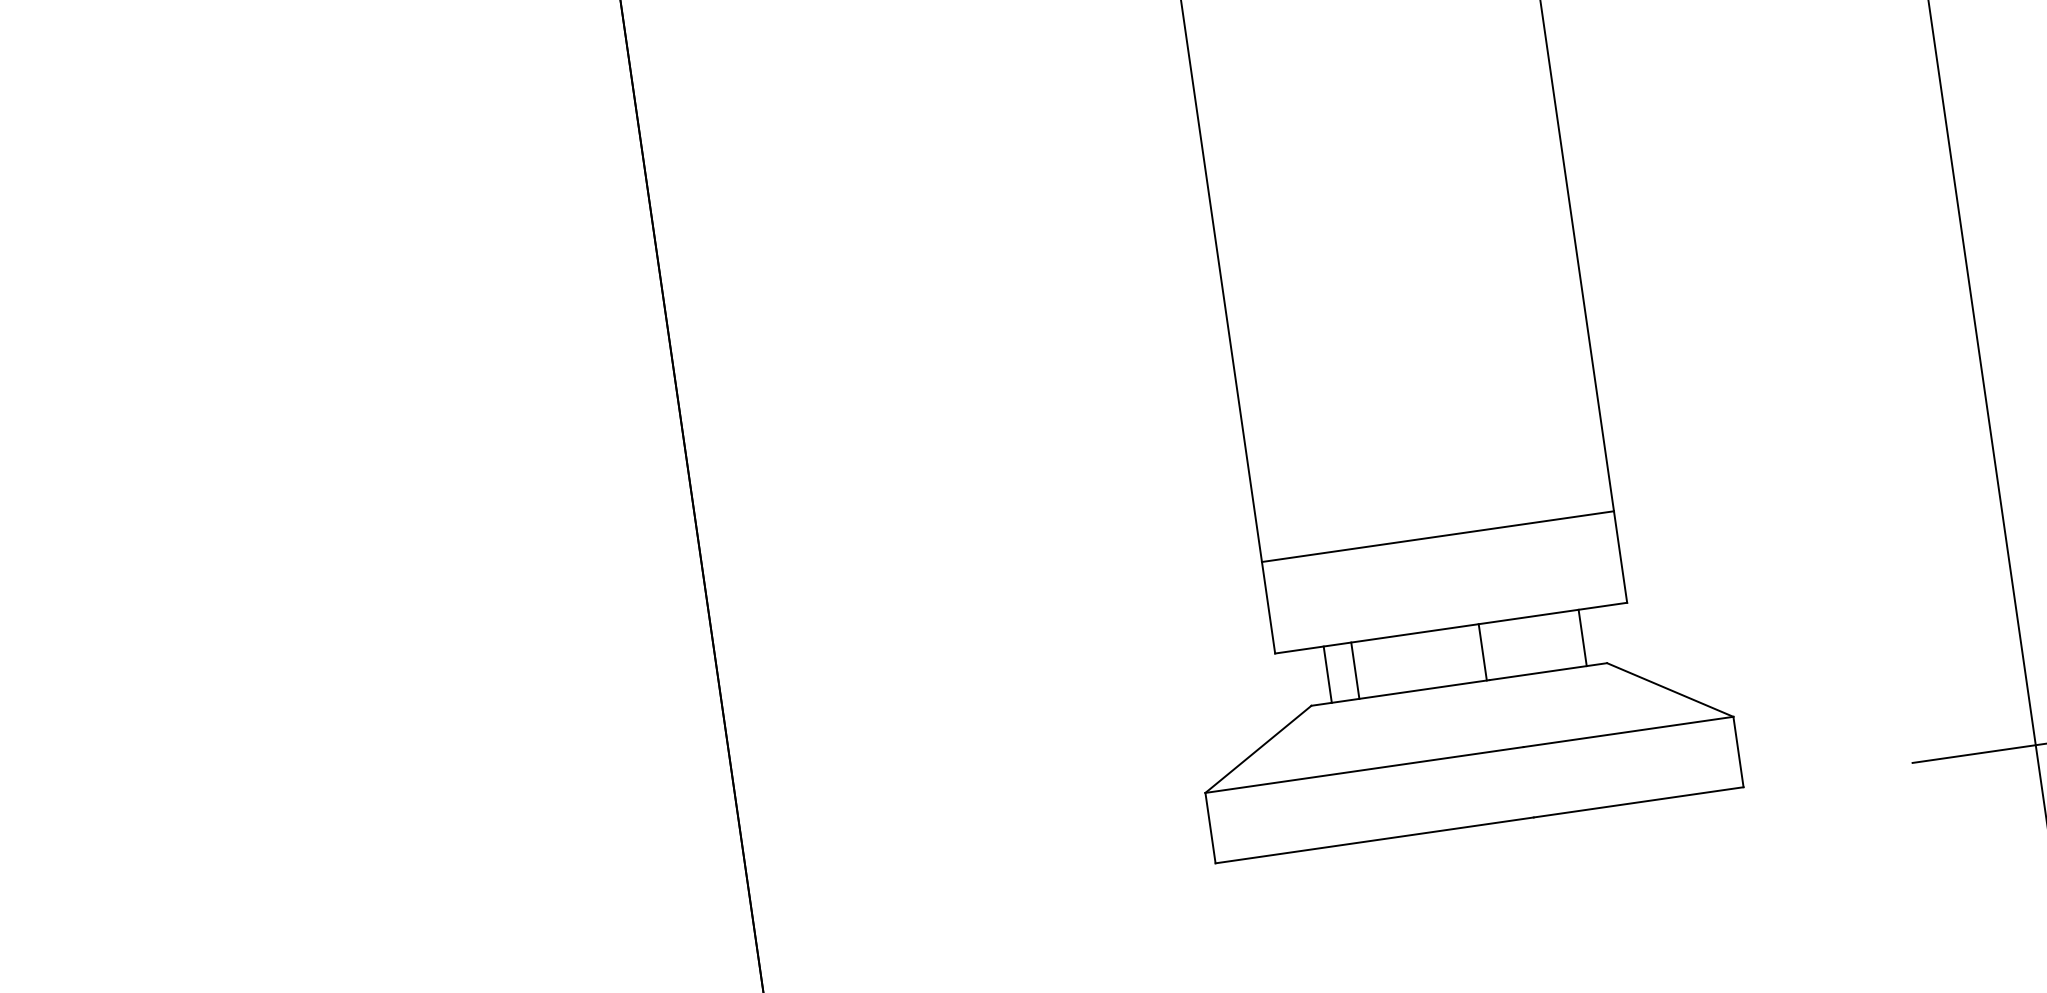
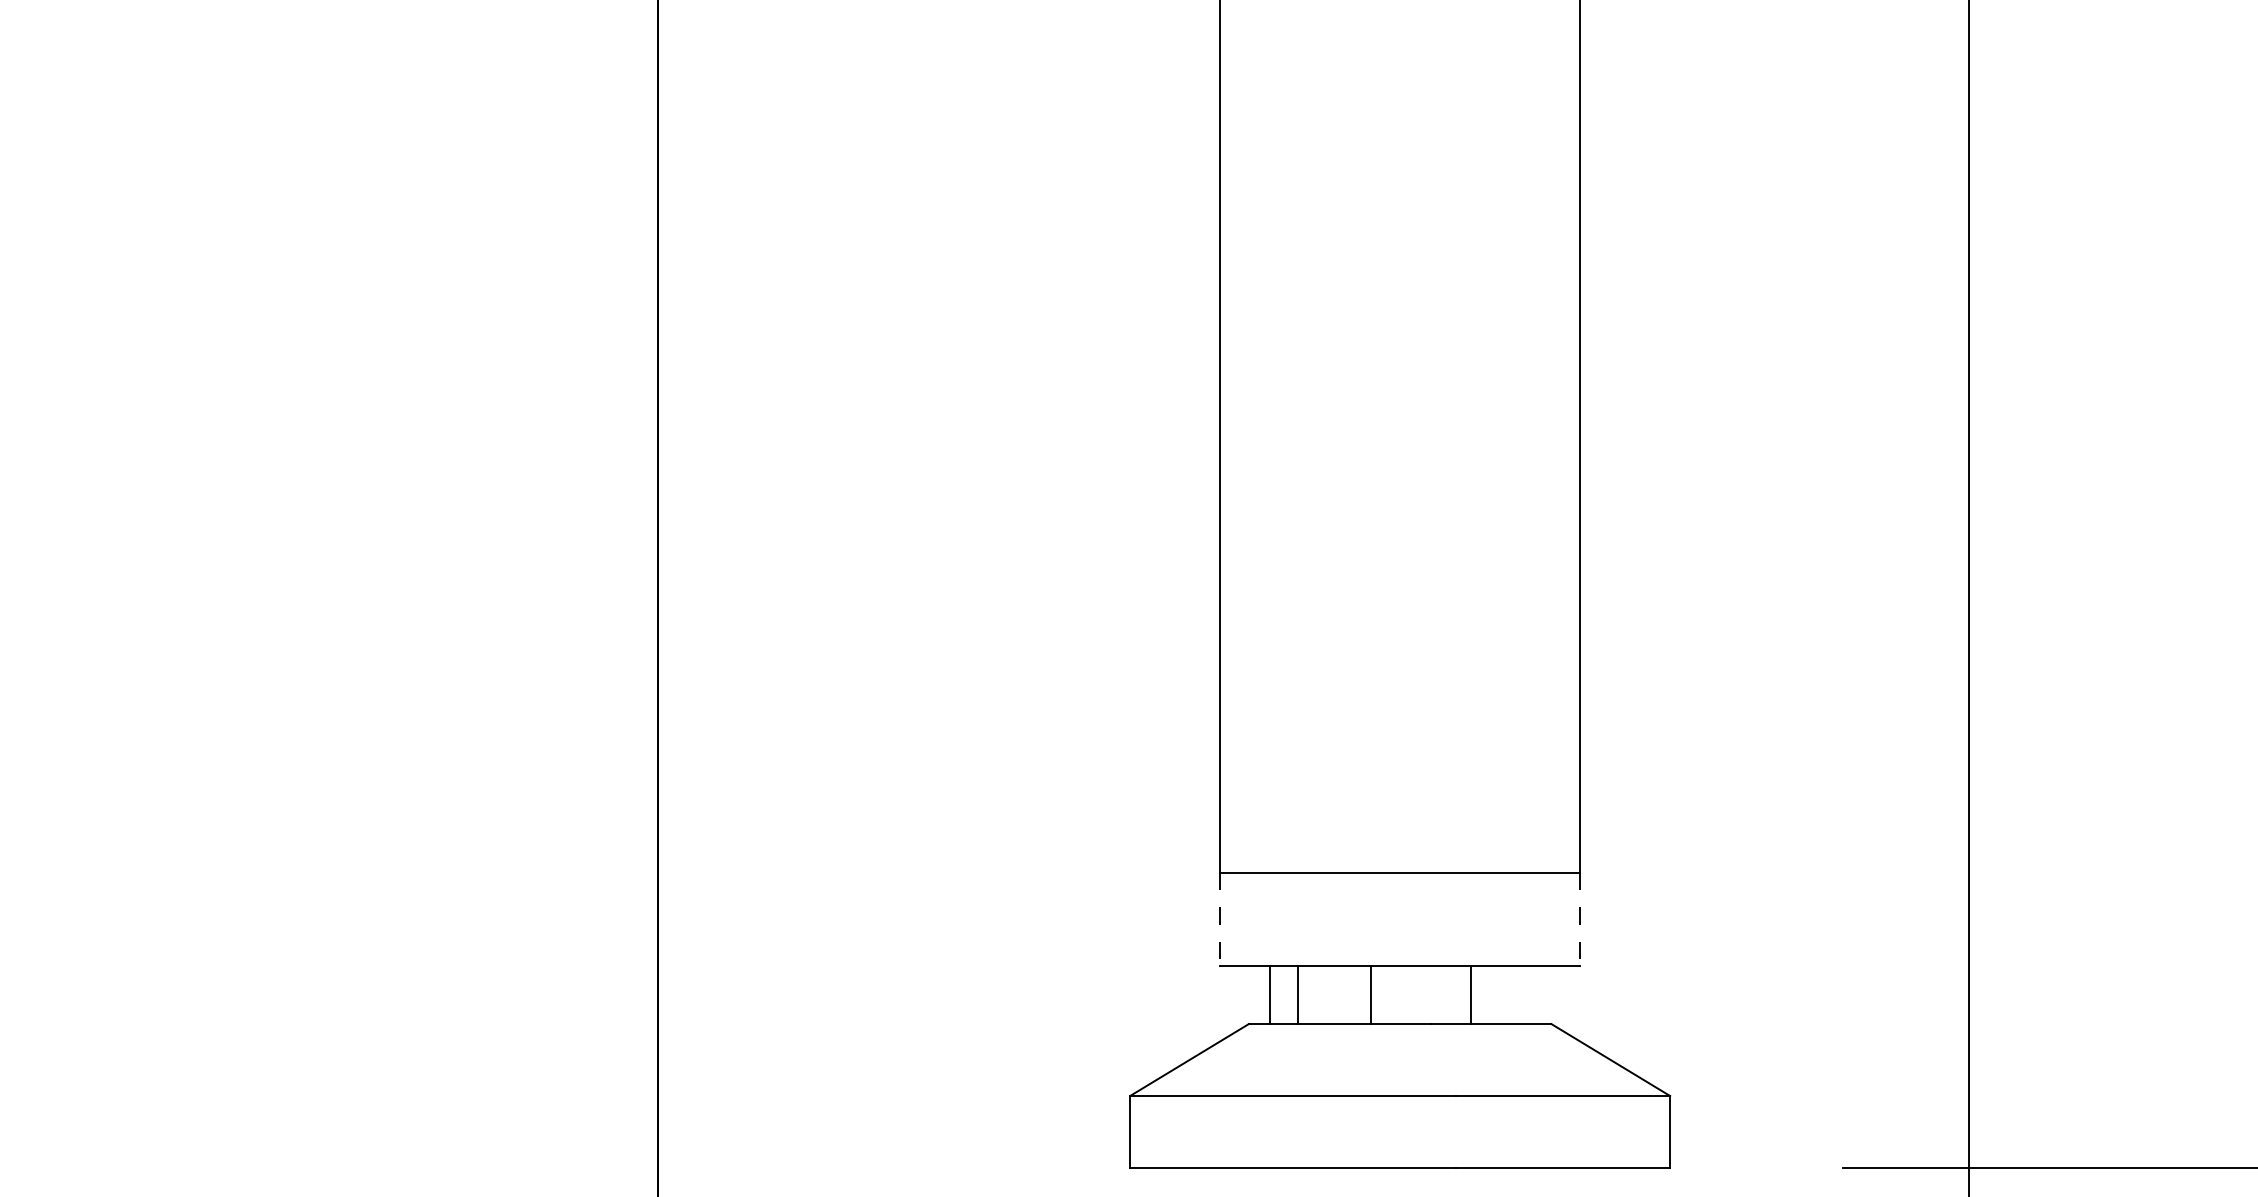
line: (1620, 556) -> (1580, 919), solid -> dashed
line: (1268, 607) -> (1220, 919), solid -> dashed
line: (1582, 638) -> (1470, 995), moved
line: (1483, 652) -> (1371, 995), moved

